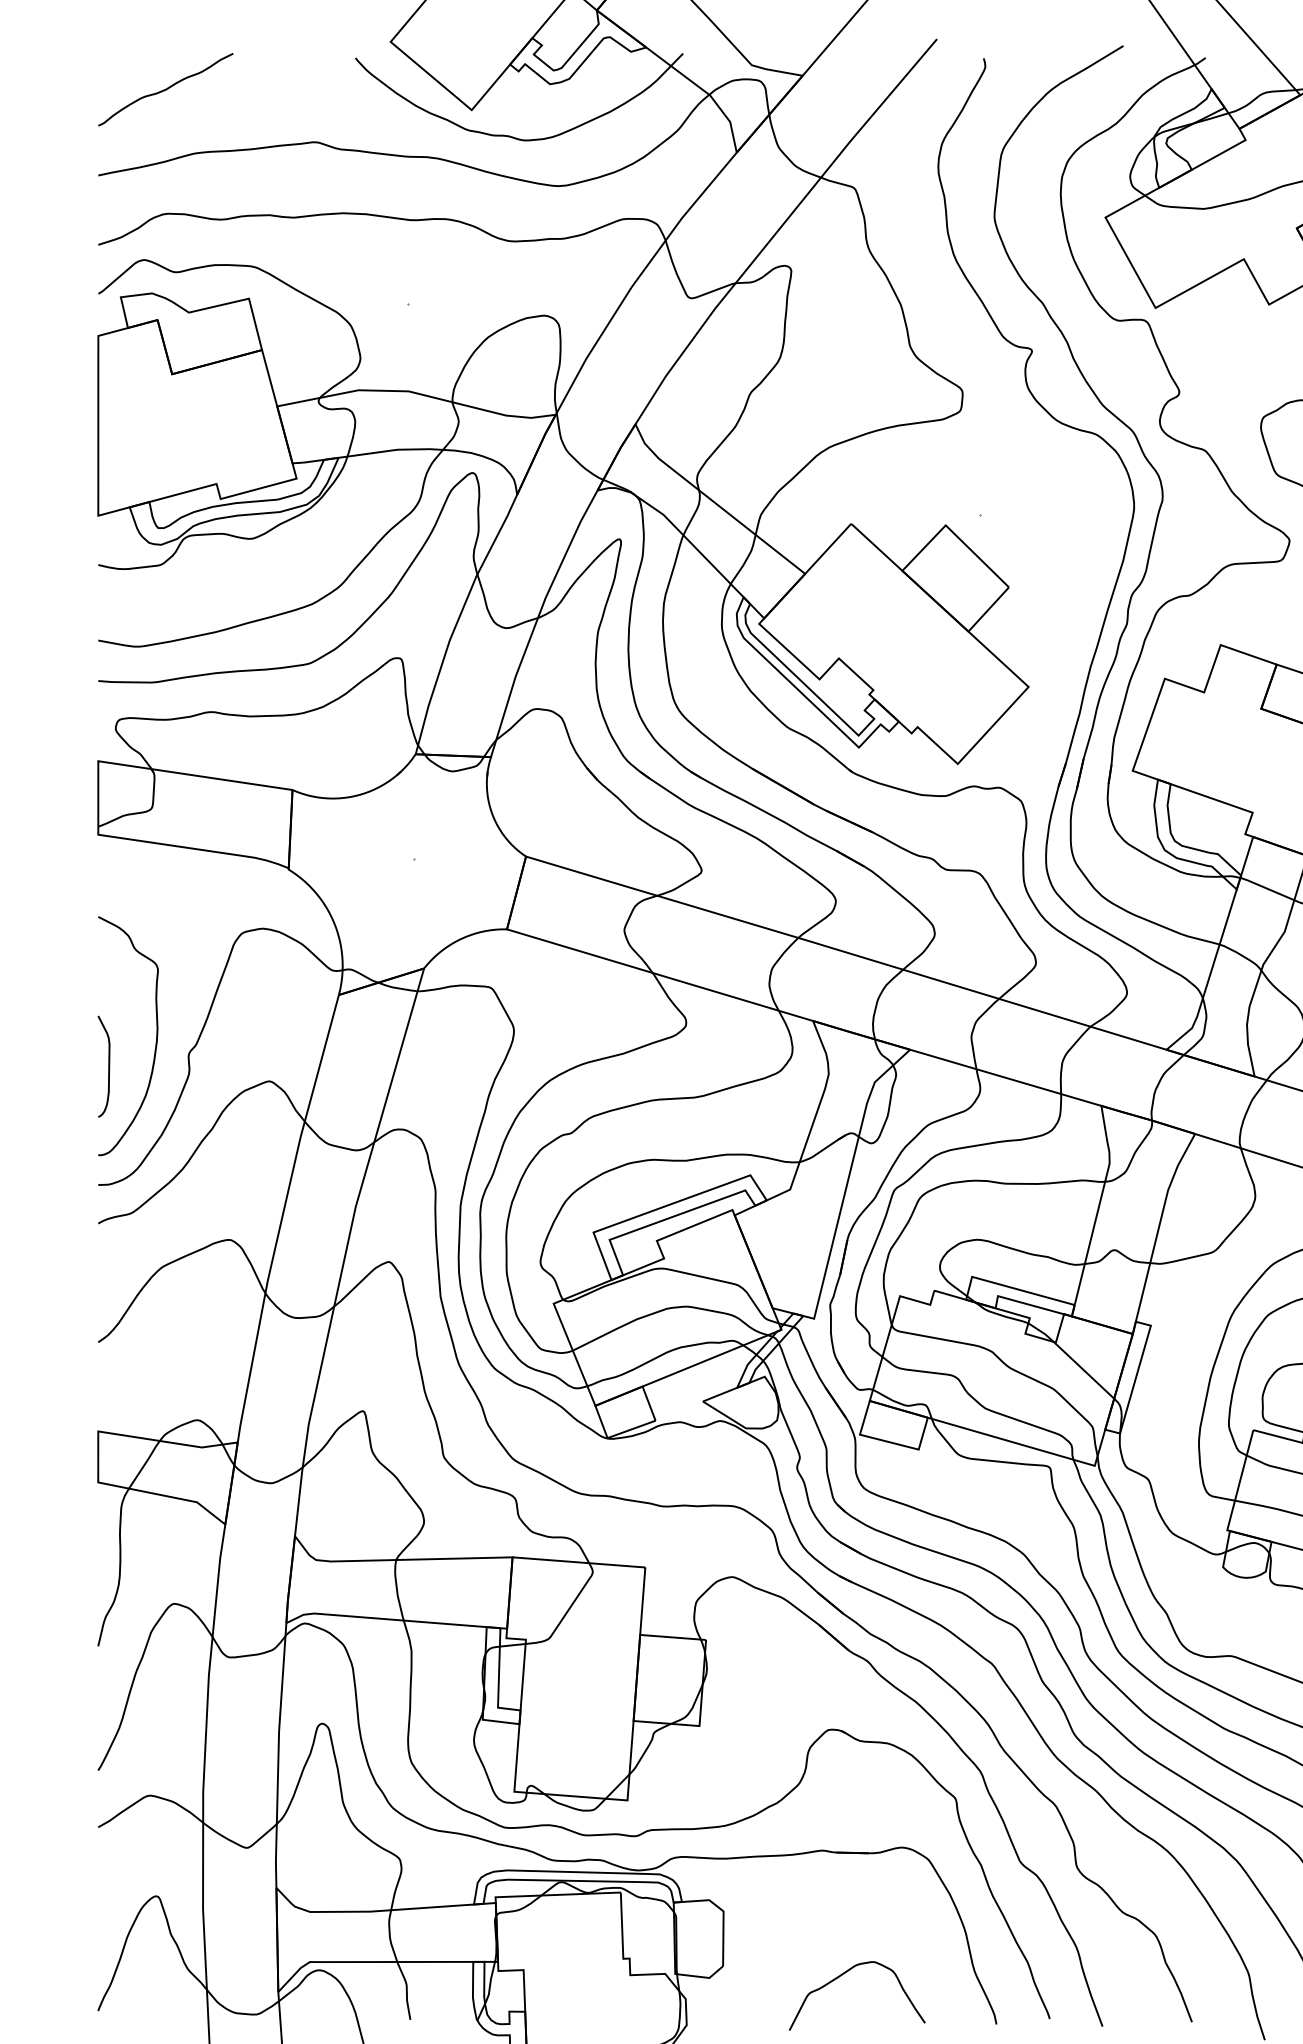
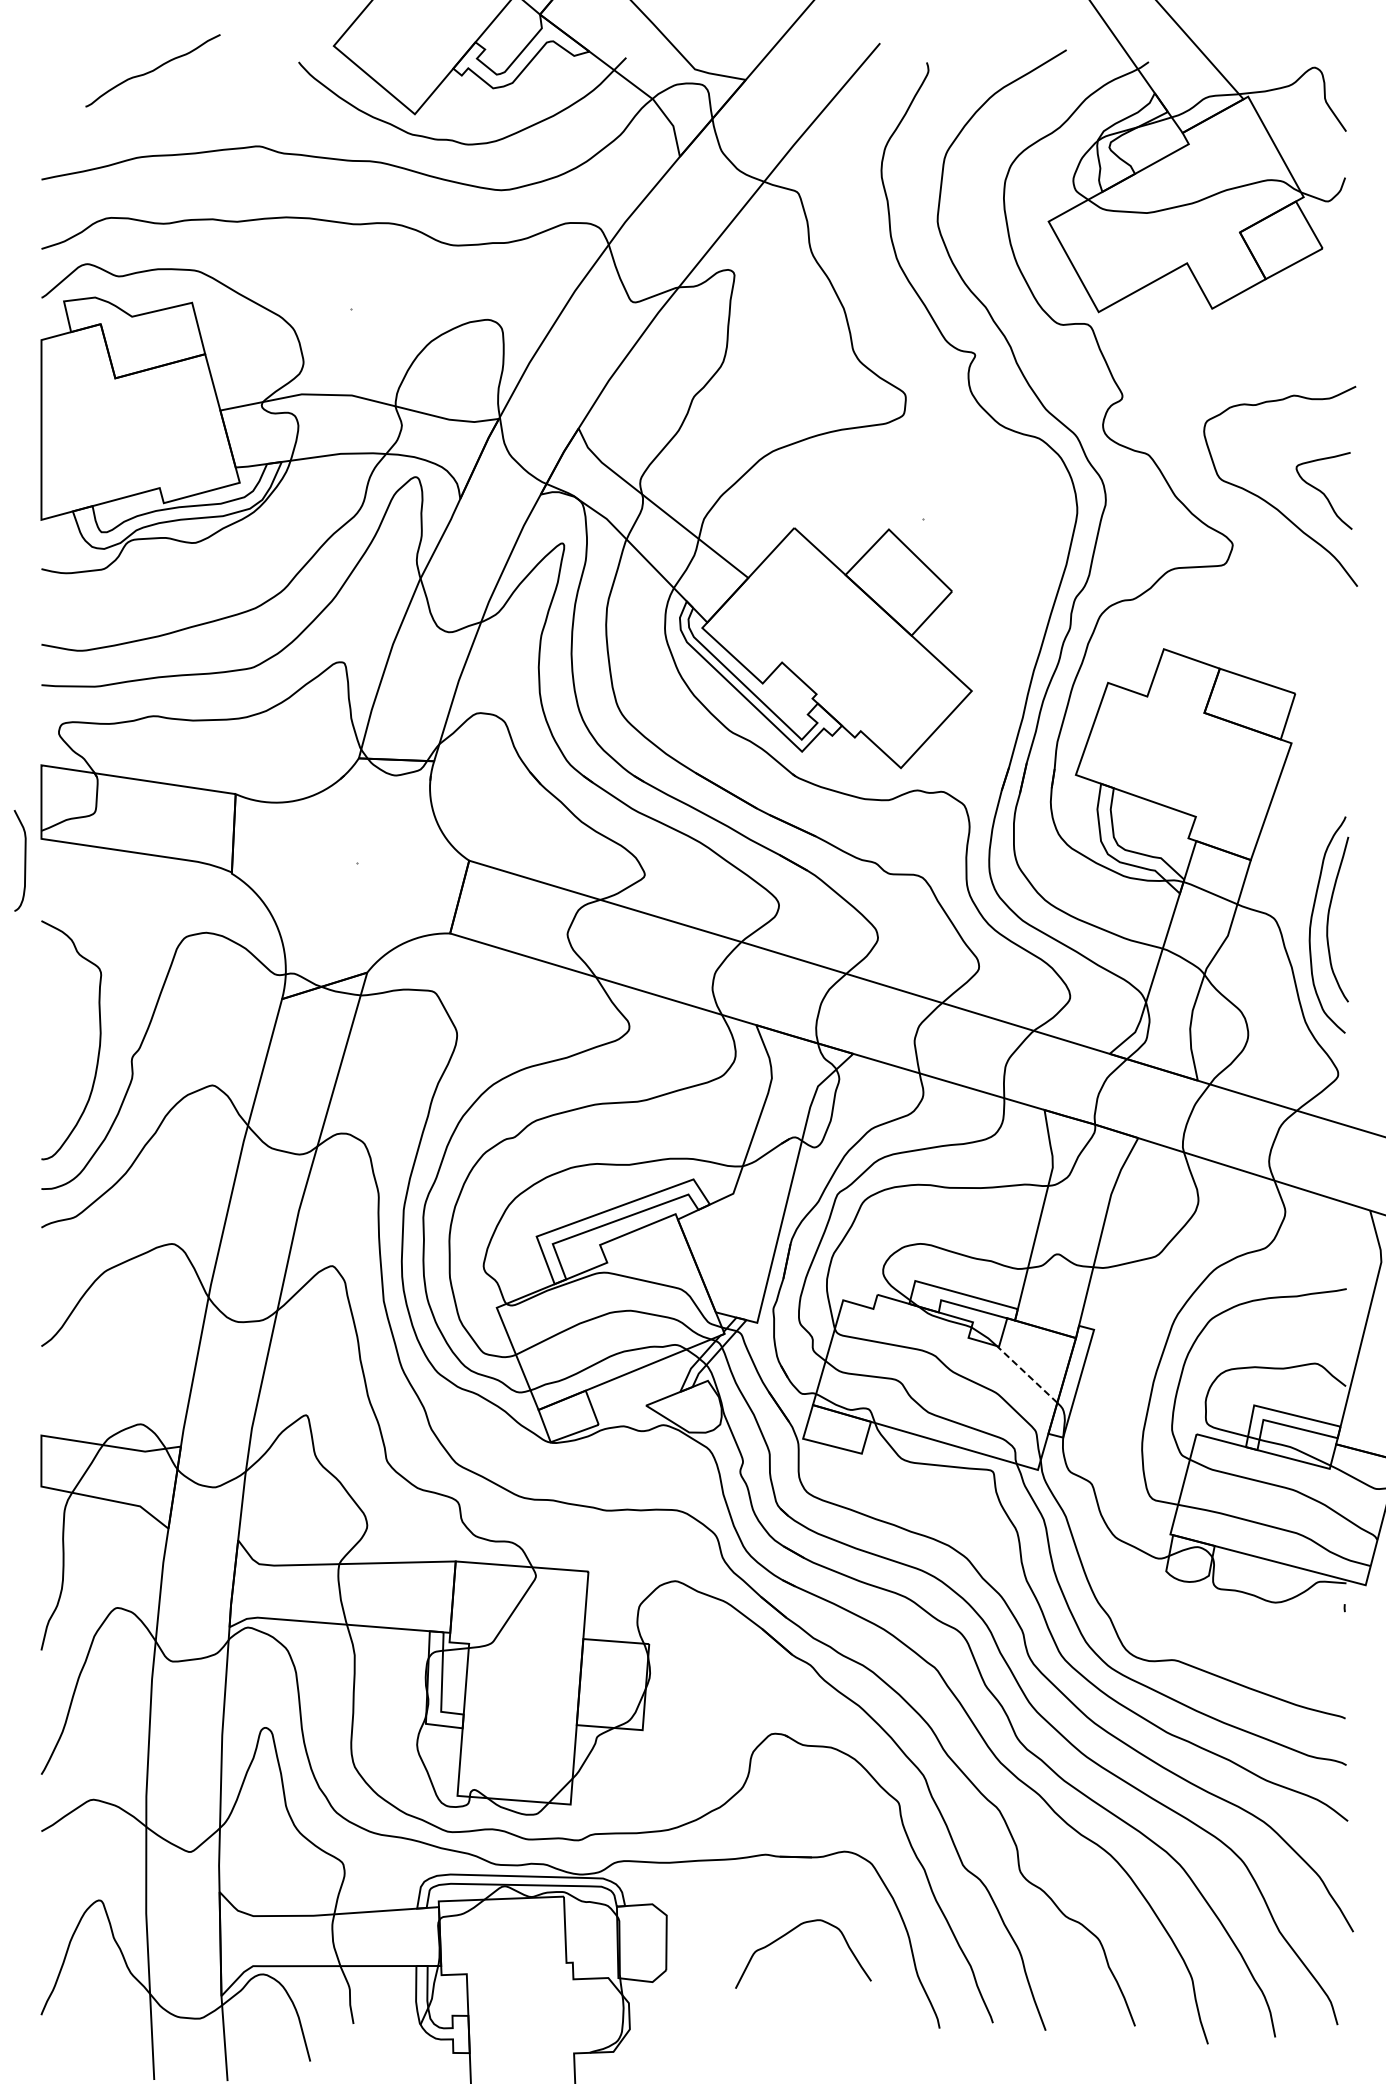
curve: (165, 89) -> (152, 70), moved
curve: (108, 1066) -> (24, 860), moved
line: (1083, 1370) -> (1026, 1374), solid -> dashed
curve: (844, 1974) -> (790, 1932), moved

